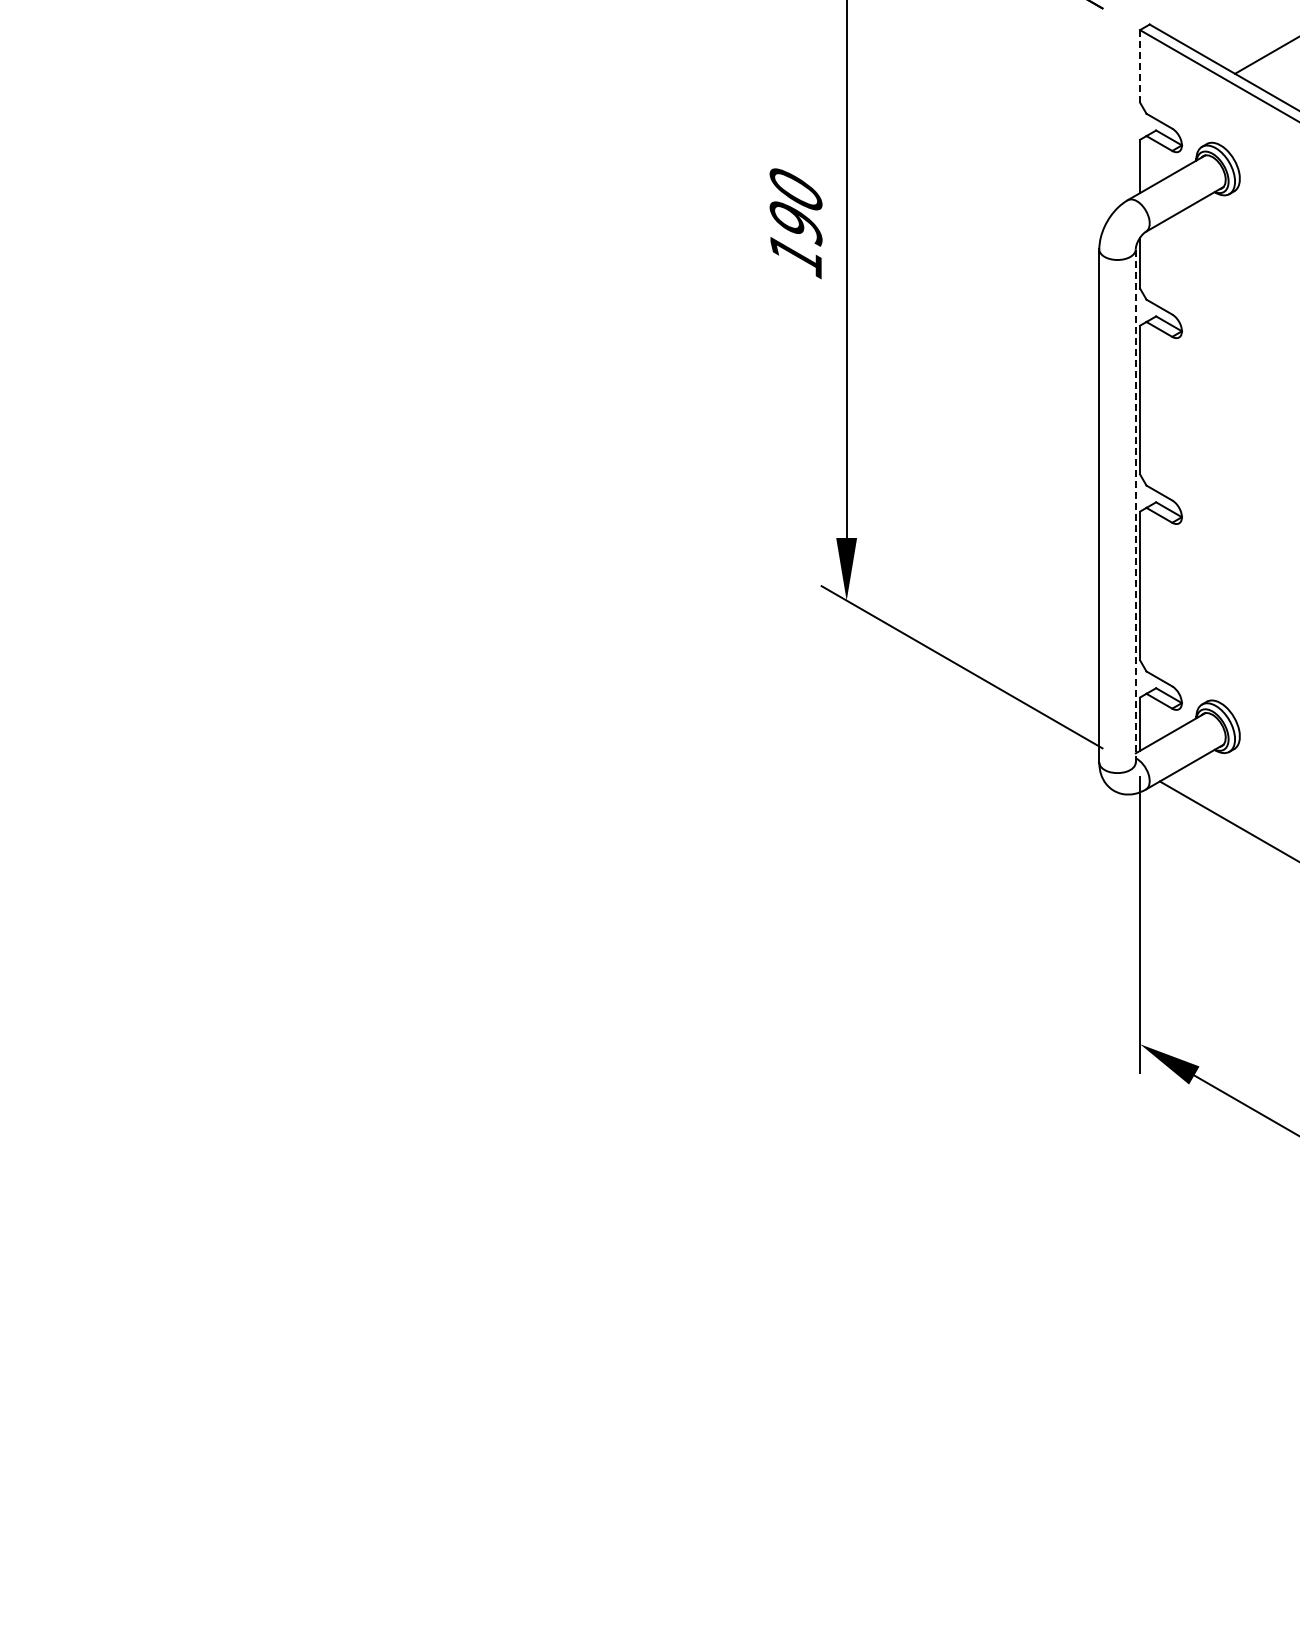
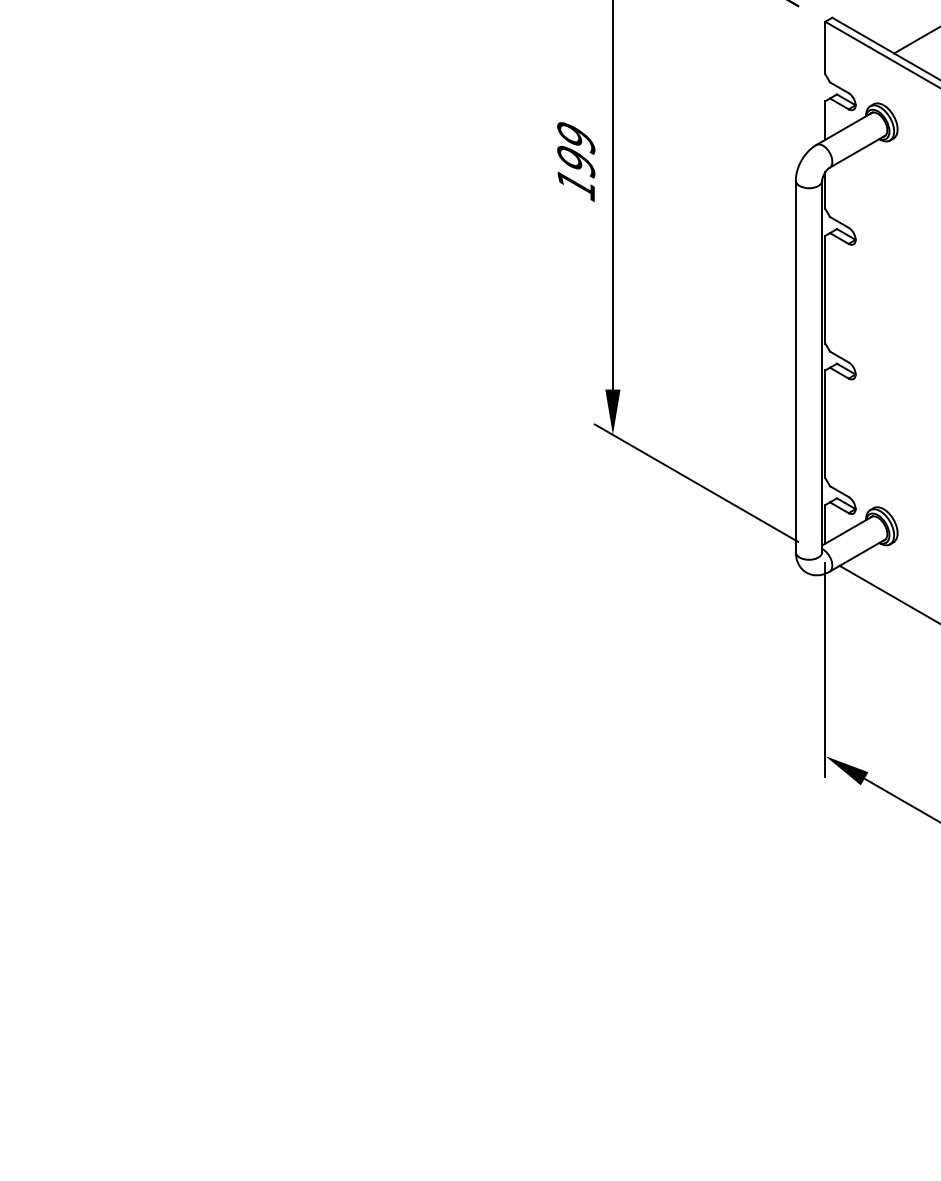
line: (1140, 66) -> (825, 48), dashed -> solid
text: (795, 190) -> (575, 137), 190 -> 199
line: (1135, 506) -> (822, 366), dashed -> solid

